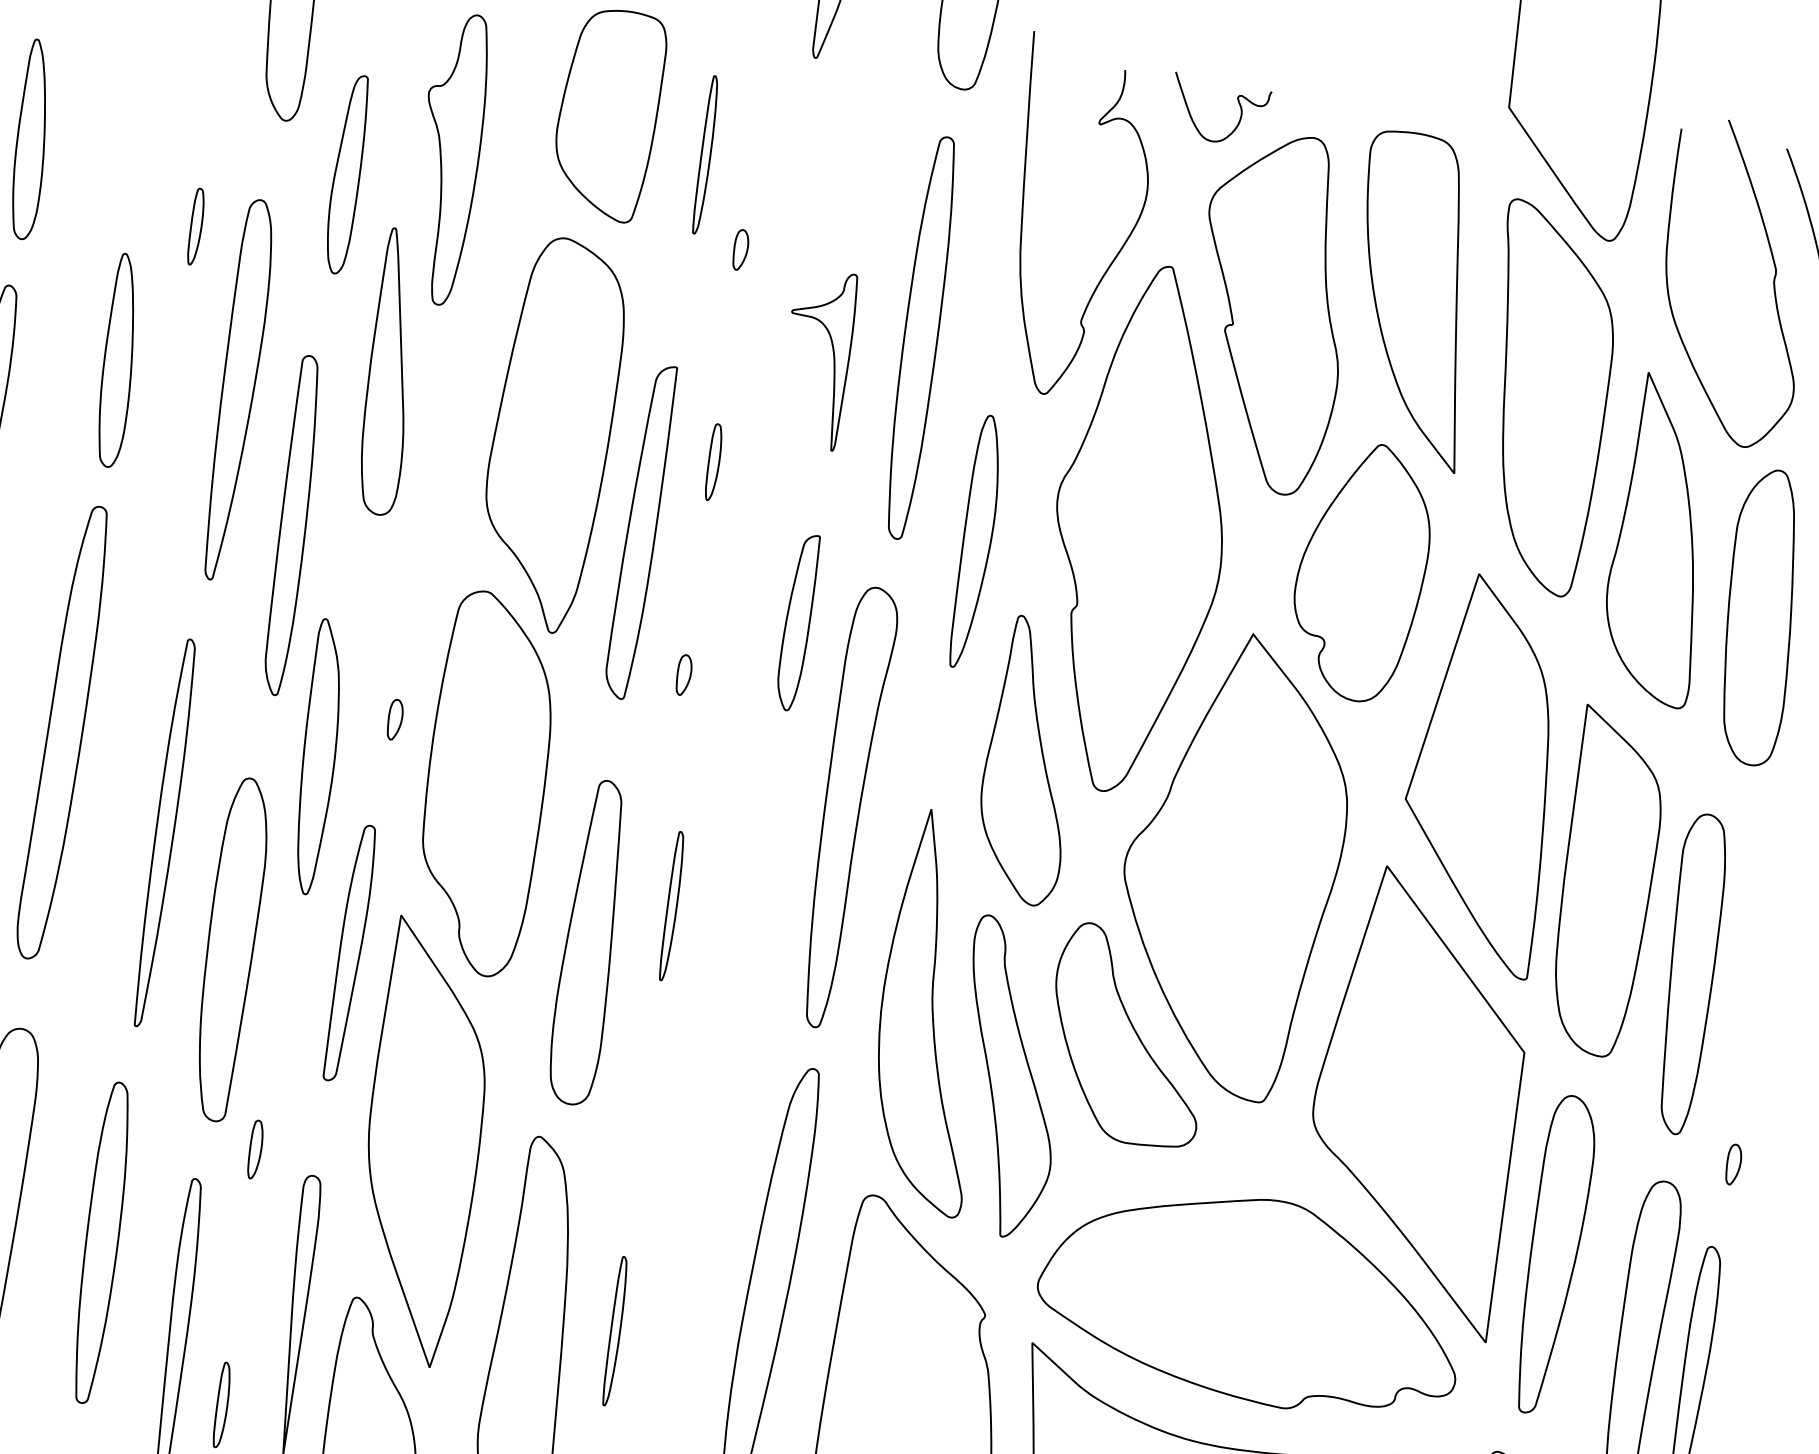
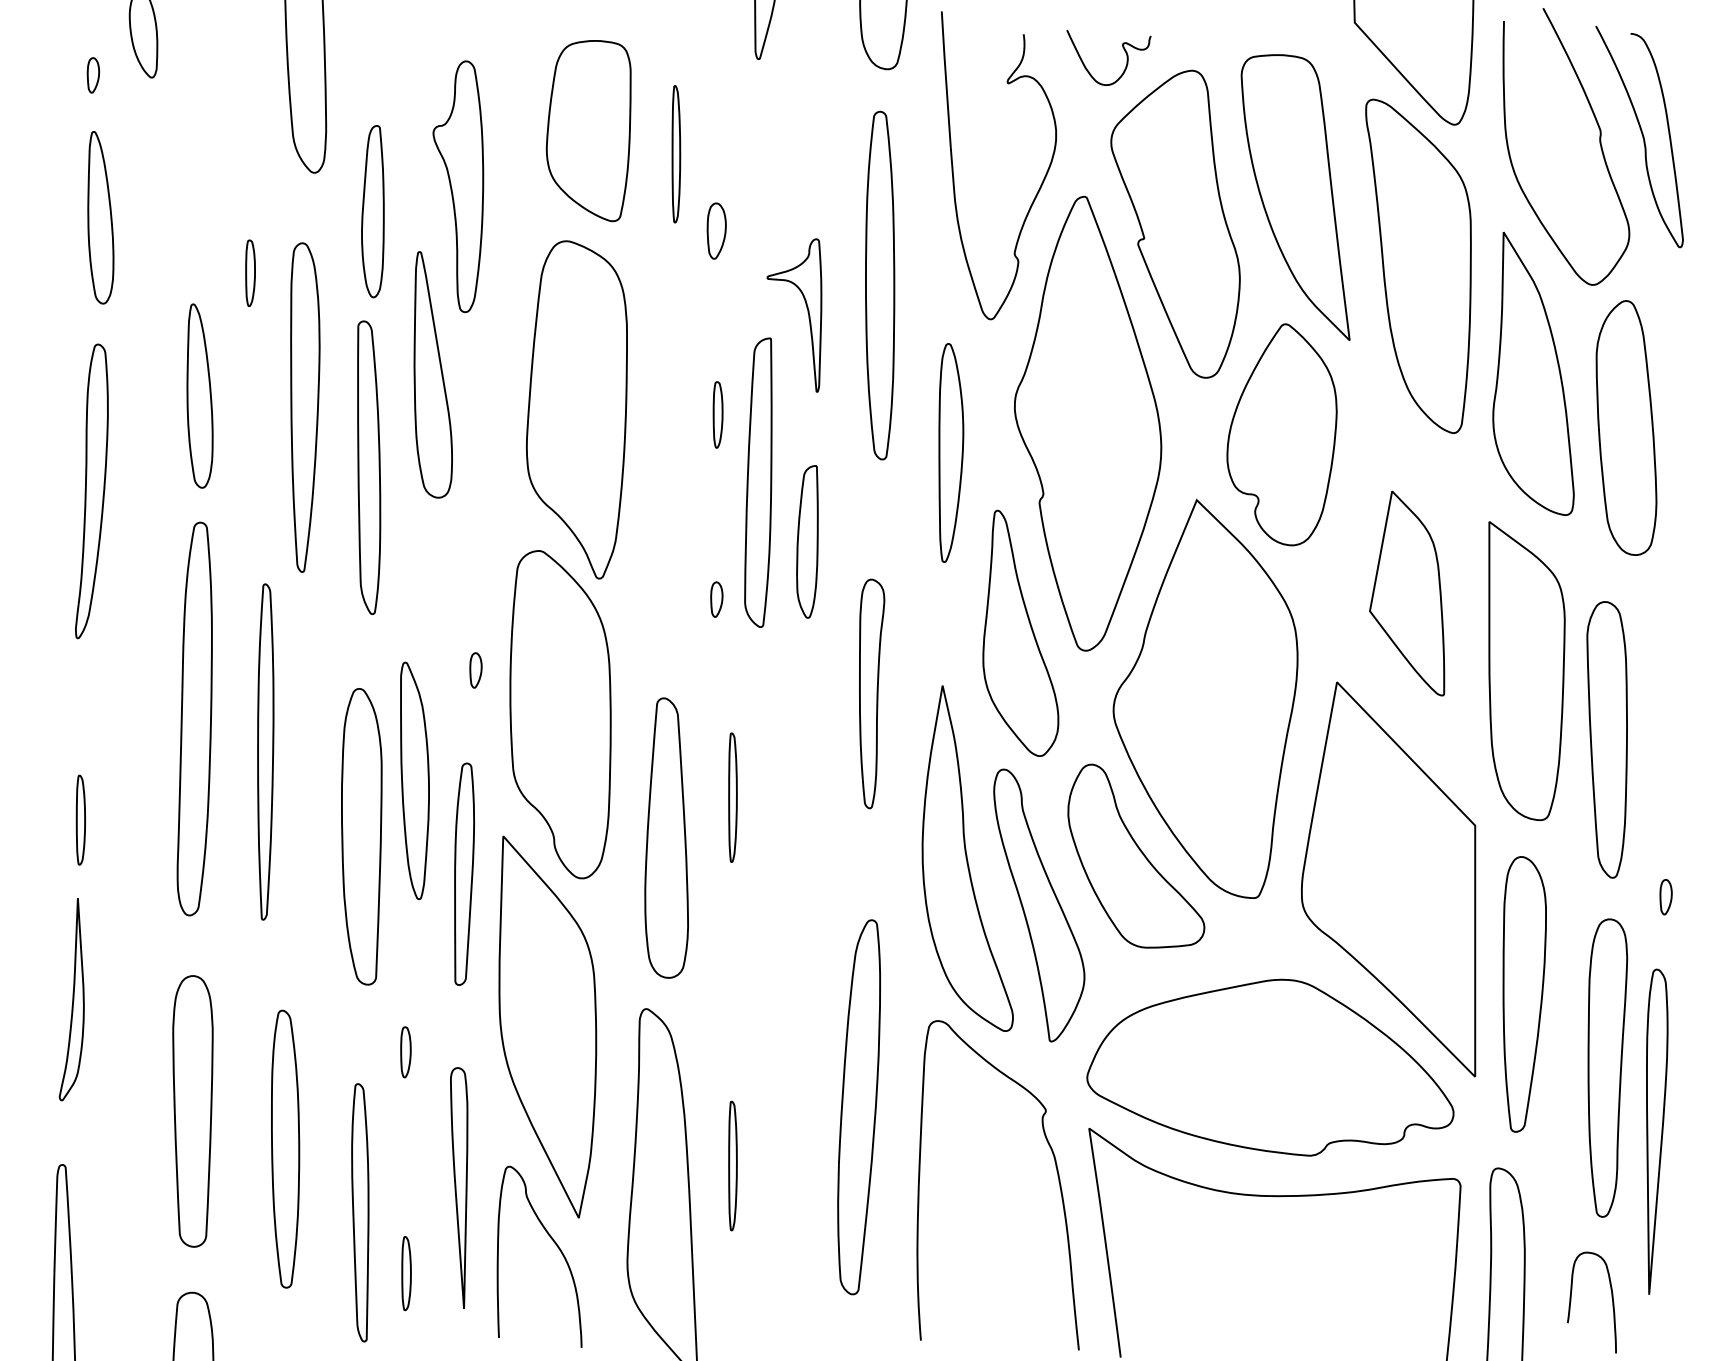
part: (740, 250) -> (716, 231), size x1.6
part: (293, 525) -> (369, 467), moved
part: (640, 531) -> (758, 482), moved
part: (318, 756) -> (414, 780), moved
part: (1480, 774) -> (1406, 593), size x0.6
part: (848, 807) -> (871, 693), size x0.6
part: (164, 832) -> (265, 751), moved
part: (230, 949) -> (361, 836), moved

